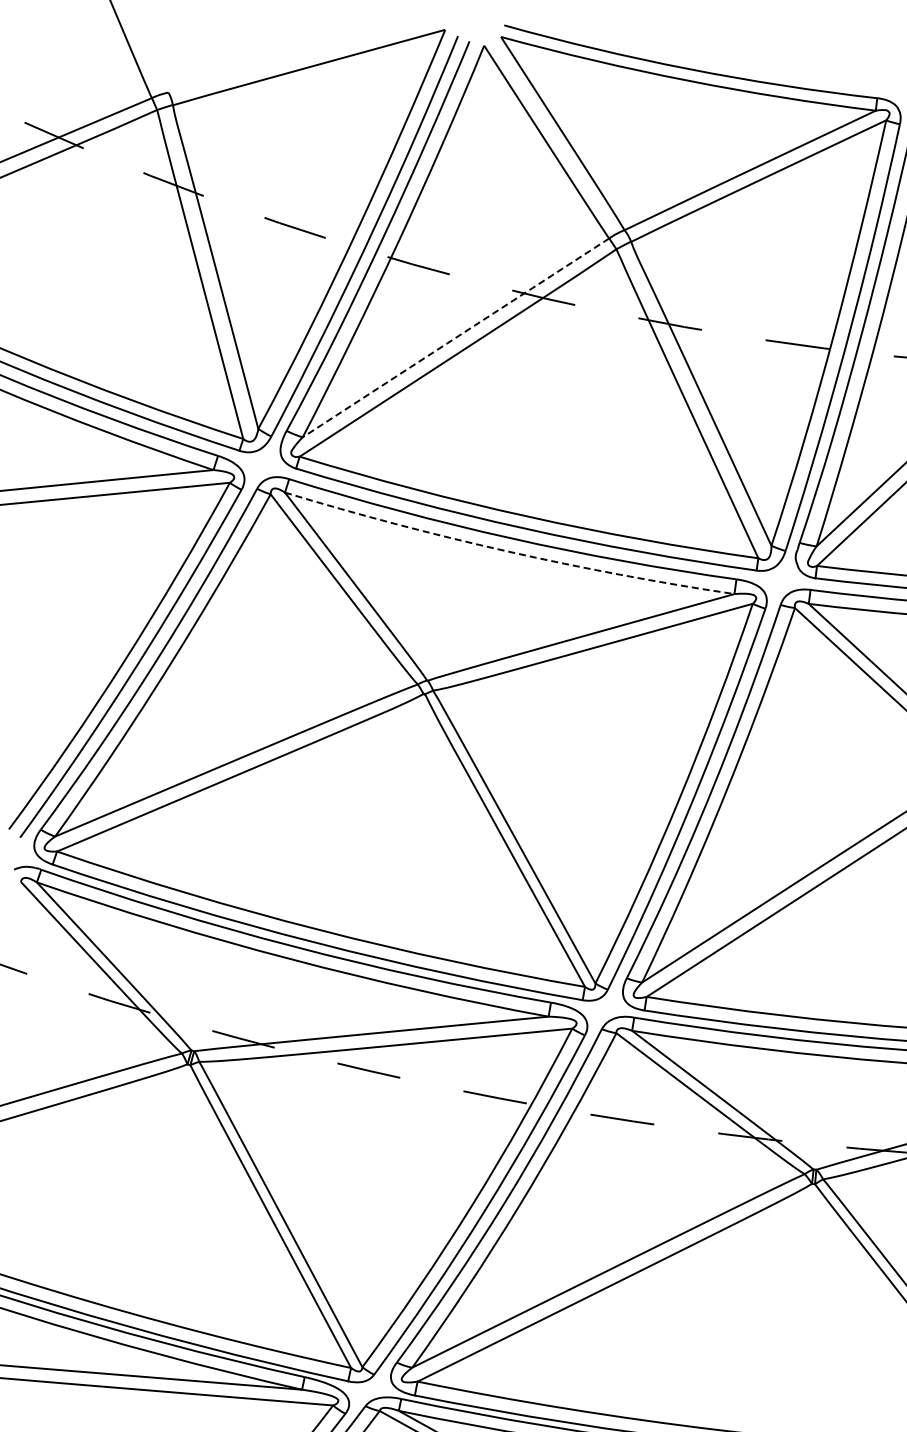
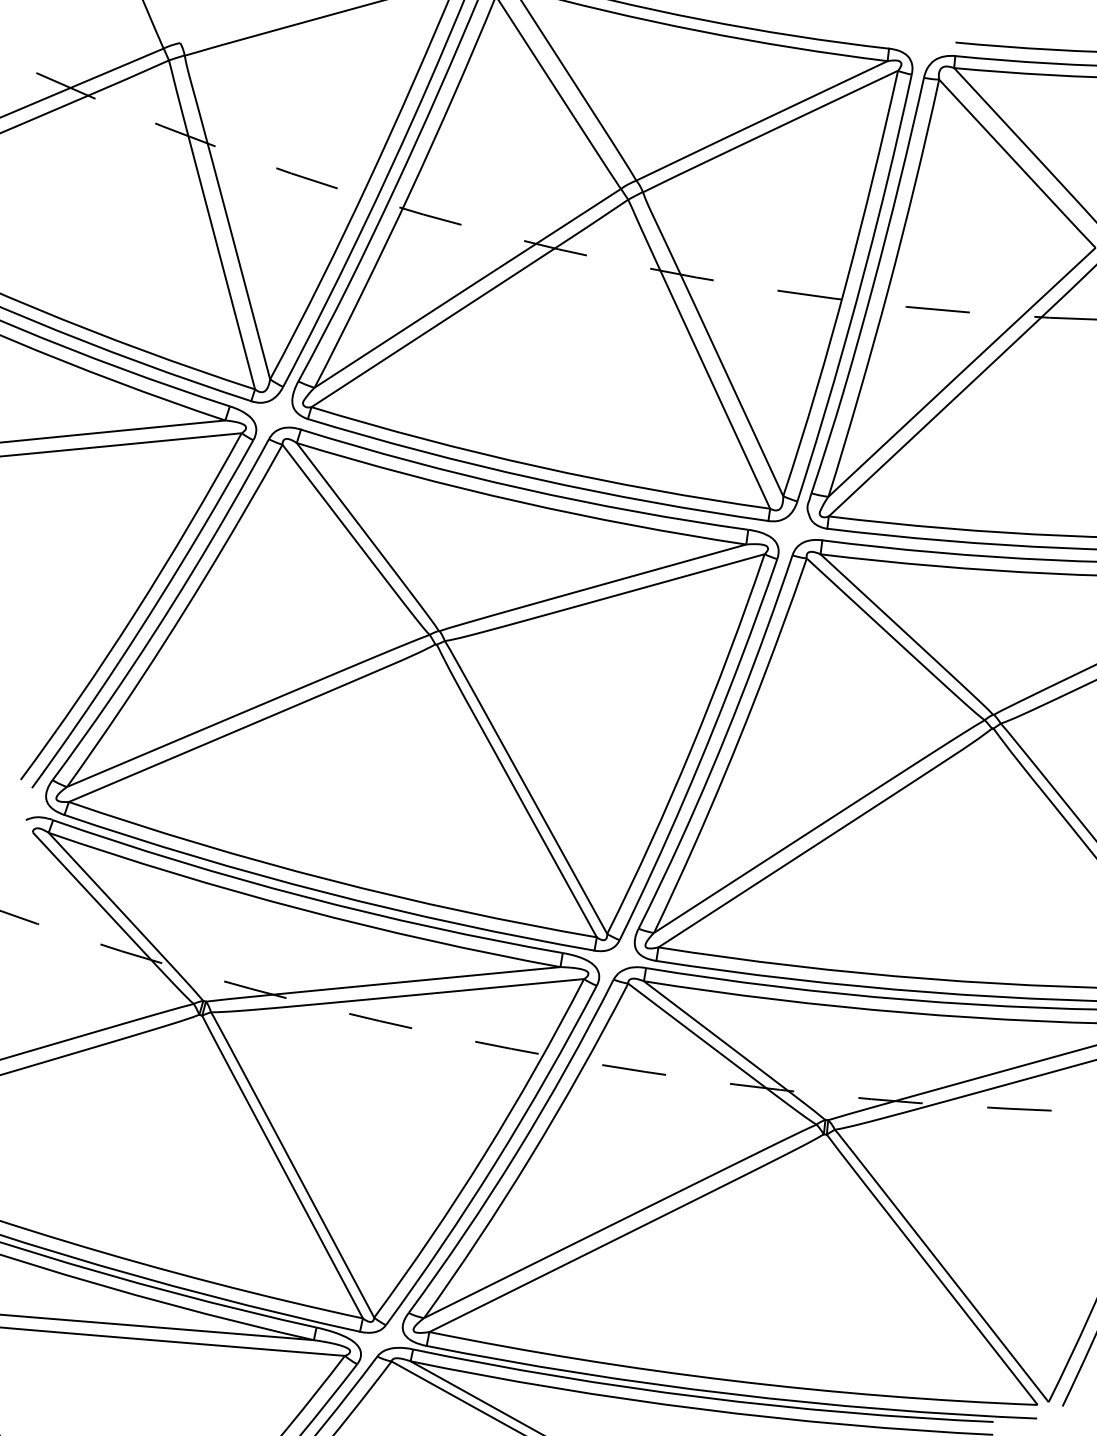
arc: (455, 338) -> (467, 288), dashed -> solid
arc: (507, 551) -> (519, 501), dashed -> solid

